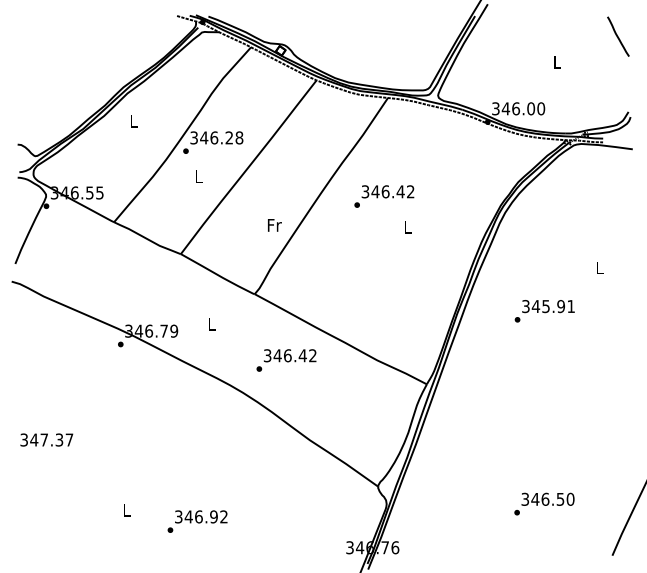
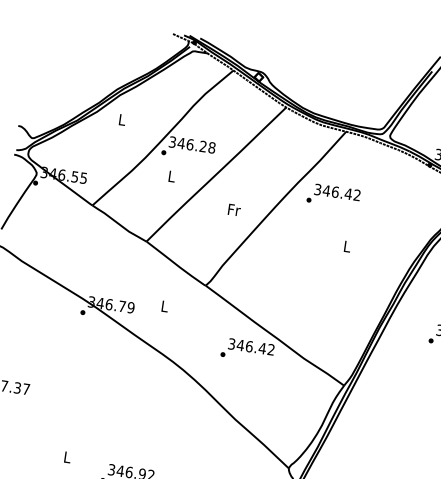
text: (384, 196) -> (333, 196), moved
text: (274, 225) -> (234, 210), moved
text: (286, 360) -> (247, 350), moved

